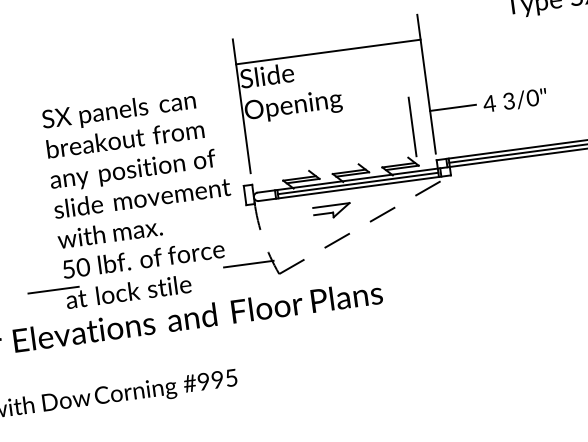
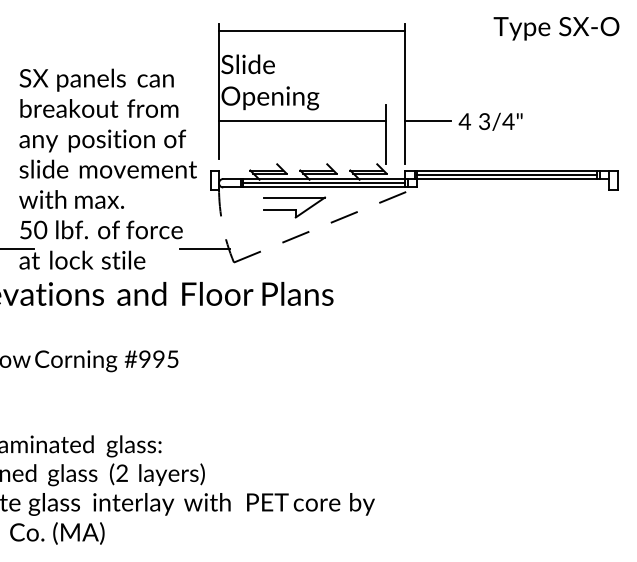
line: (328, 51) -> (312, 30), moved
text: (532, 97) -> (508, 121), 3/0" -> 3/4"
line: (328, 124) -> (302, 120), added
part: (331, 211) -> (294, 207), size x1.67

